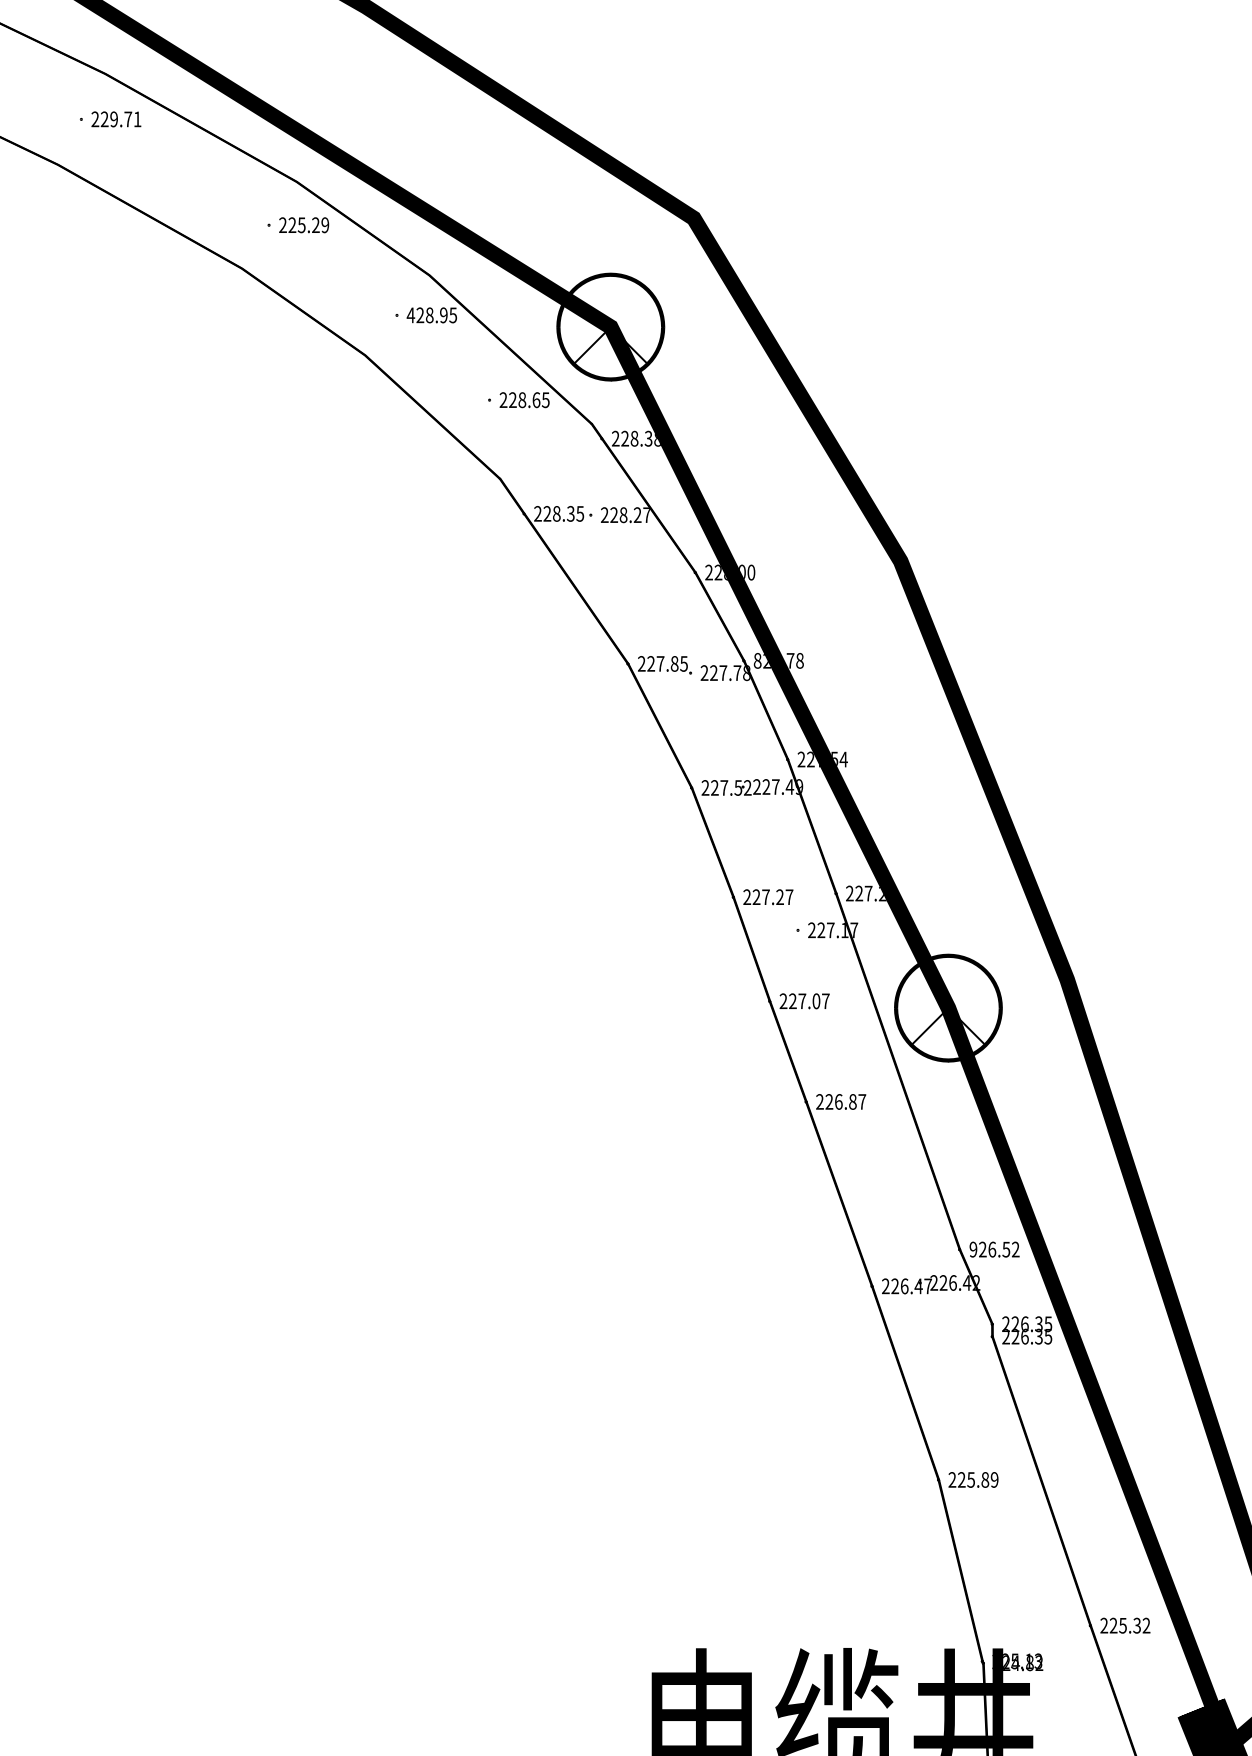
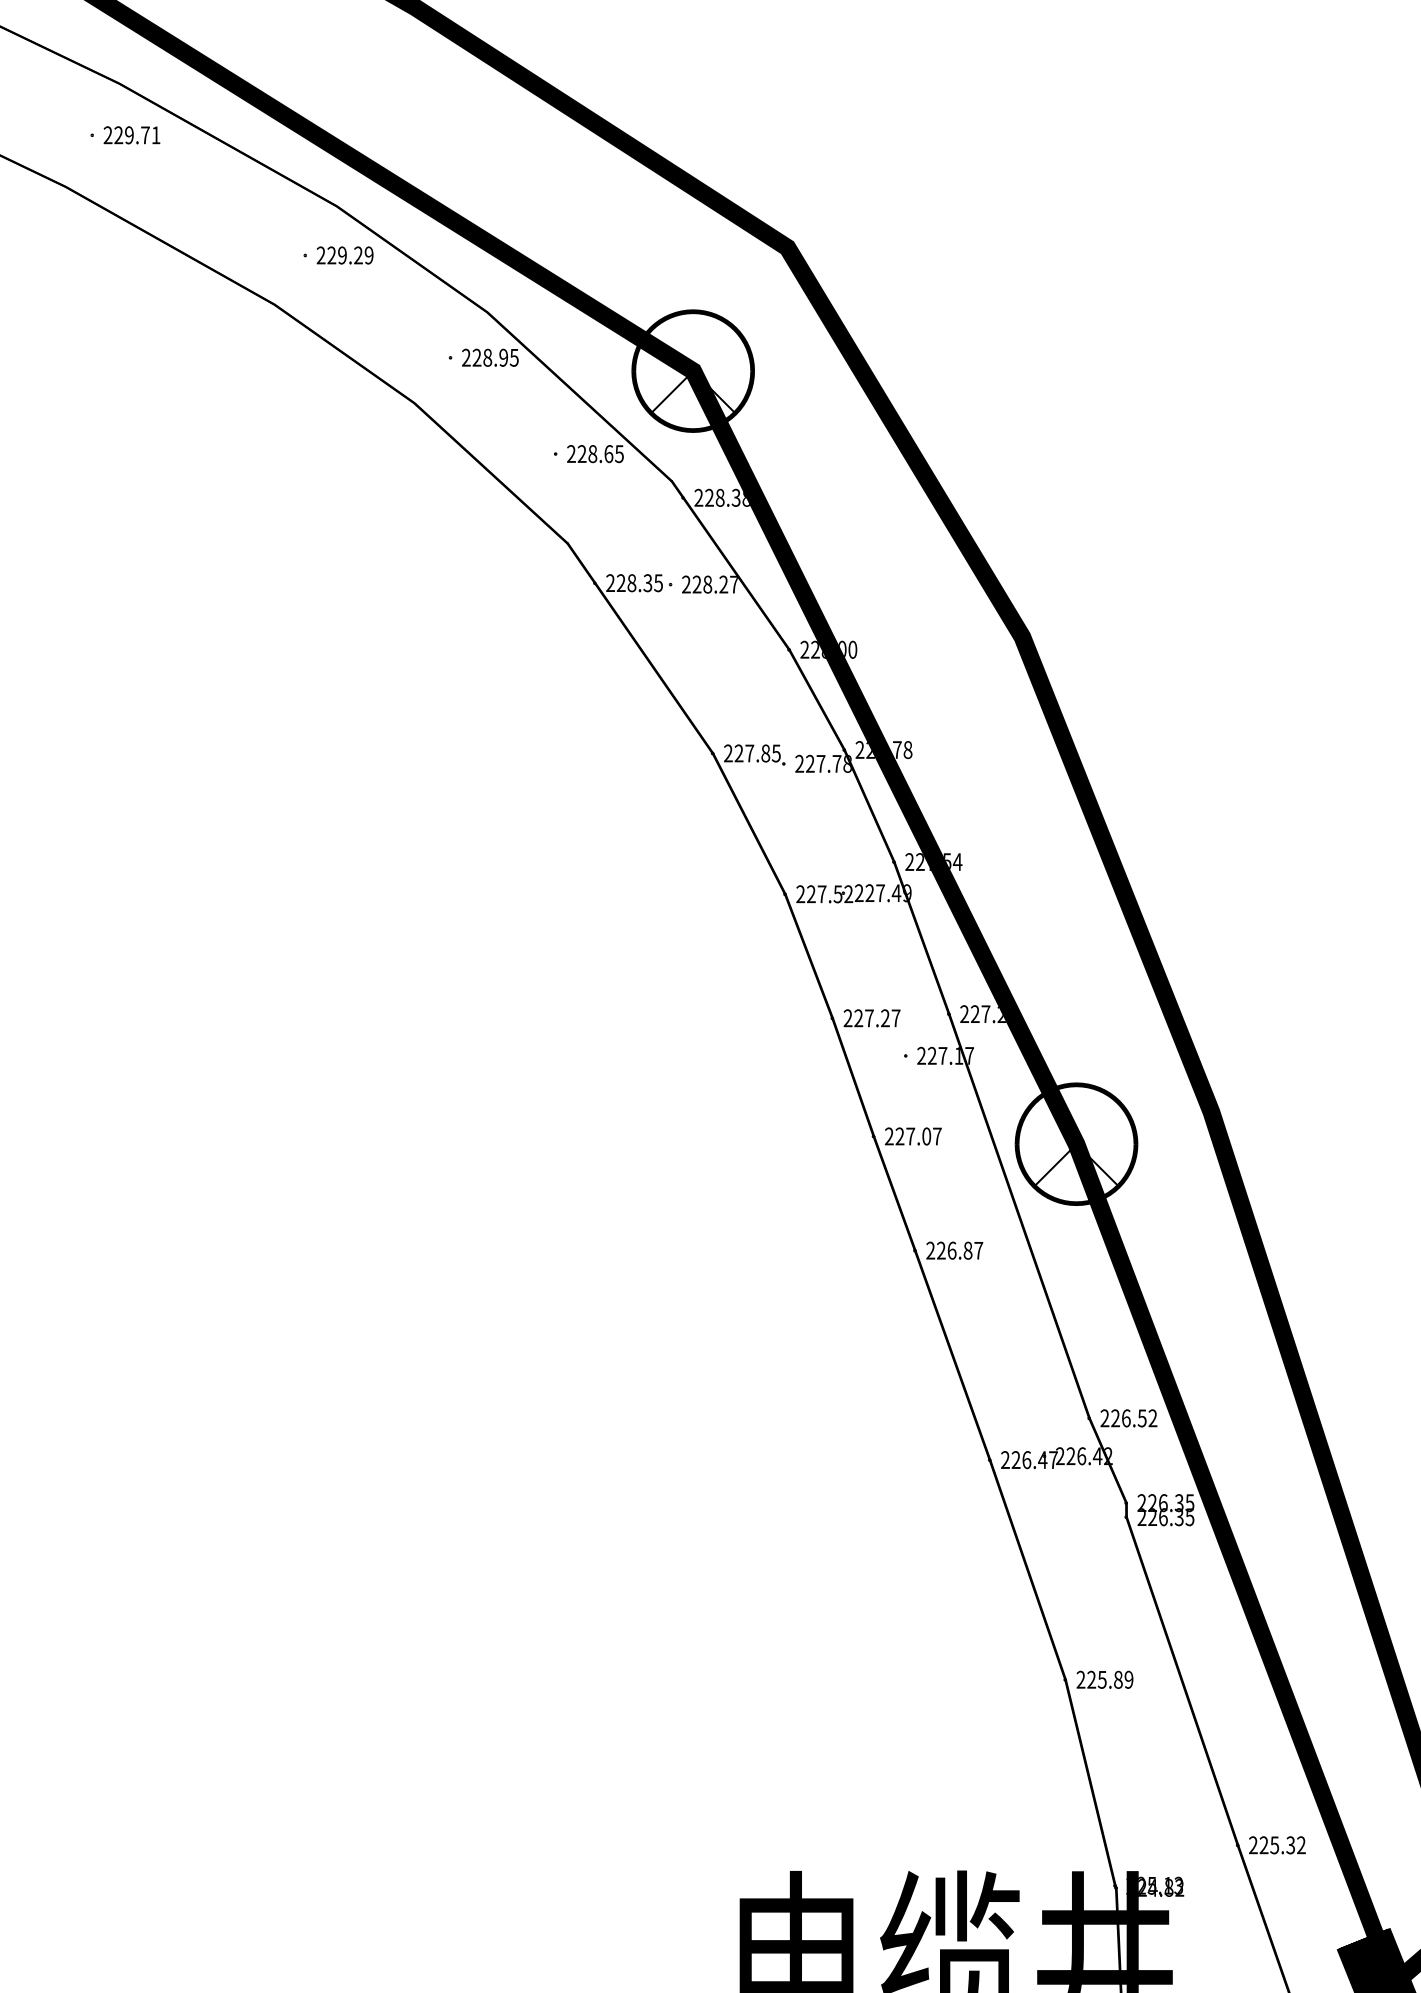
text: (301, 225) -> (342, 255), 225.29 -> 229.29
text: (411, 315) -> (466, 357), 428.95 -> 228.95
text: (757, 661) -> (859, 750), 827.78 -> 227.78
text: (973, 1249) -> (1104, 1418), 926.52 -> 226.52

